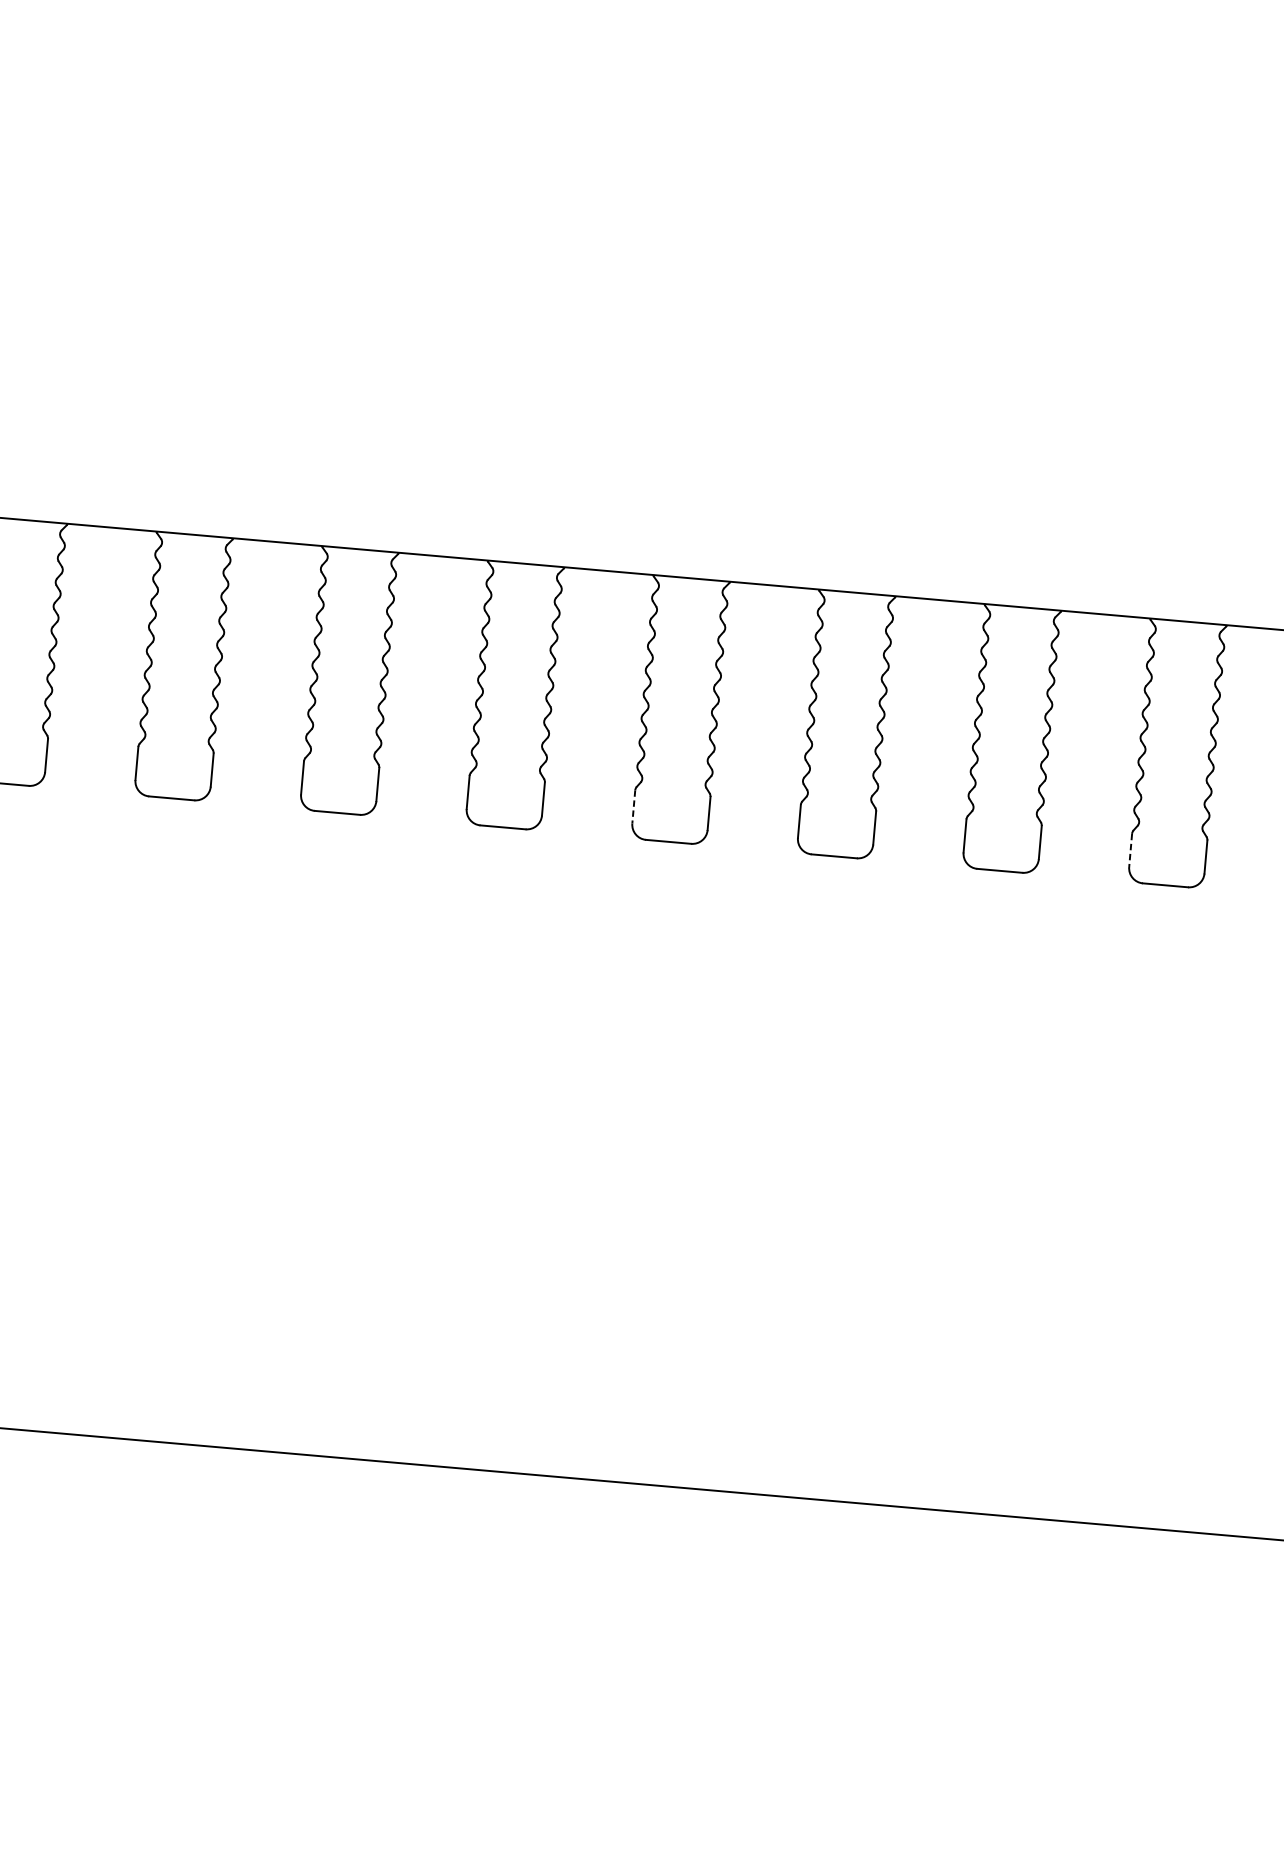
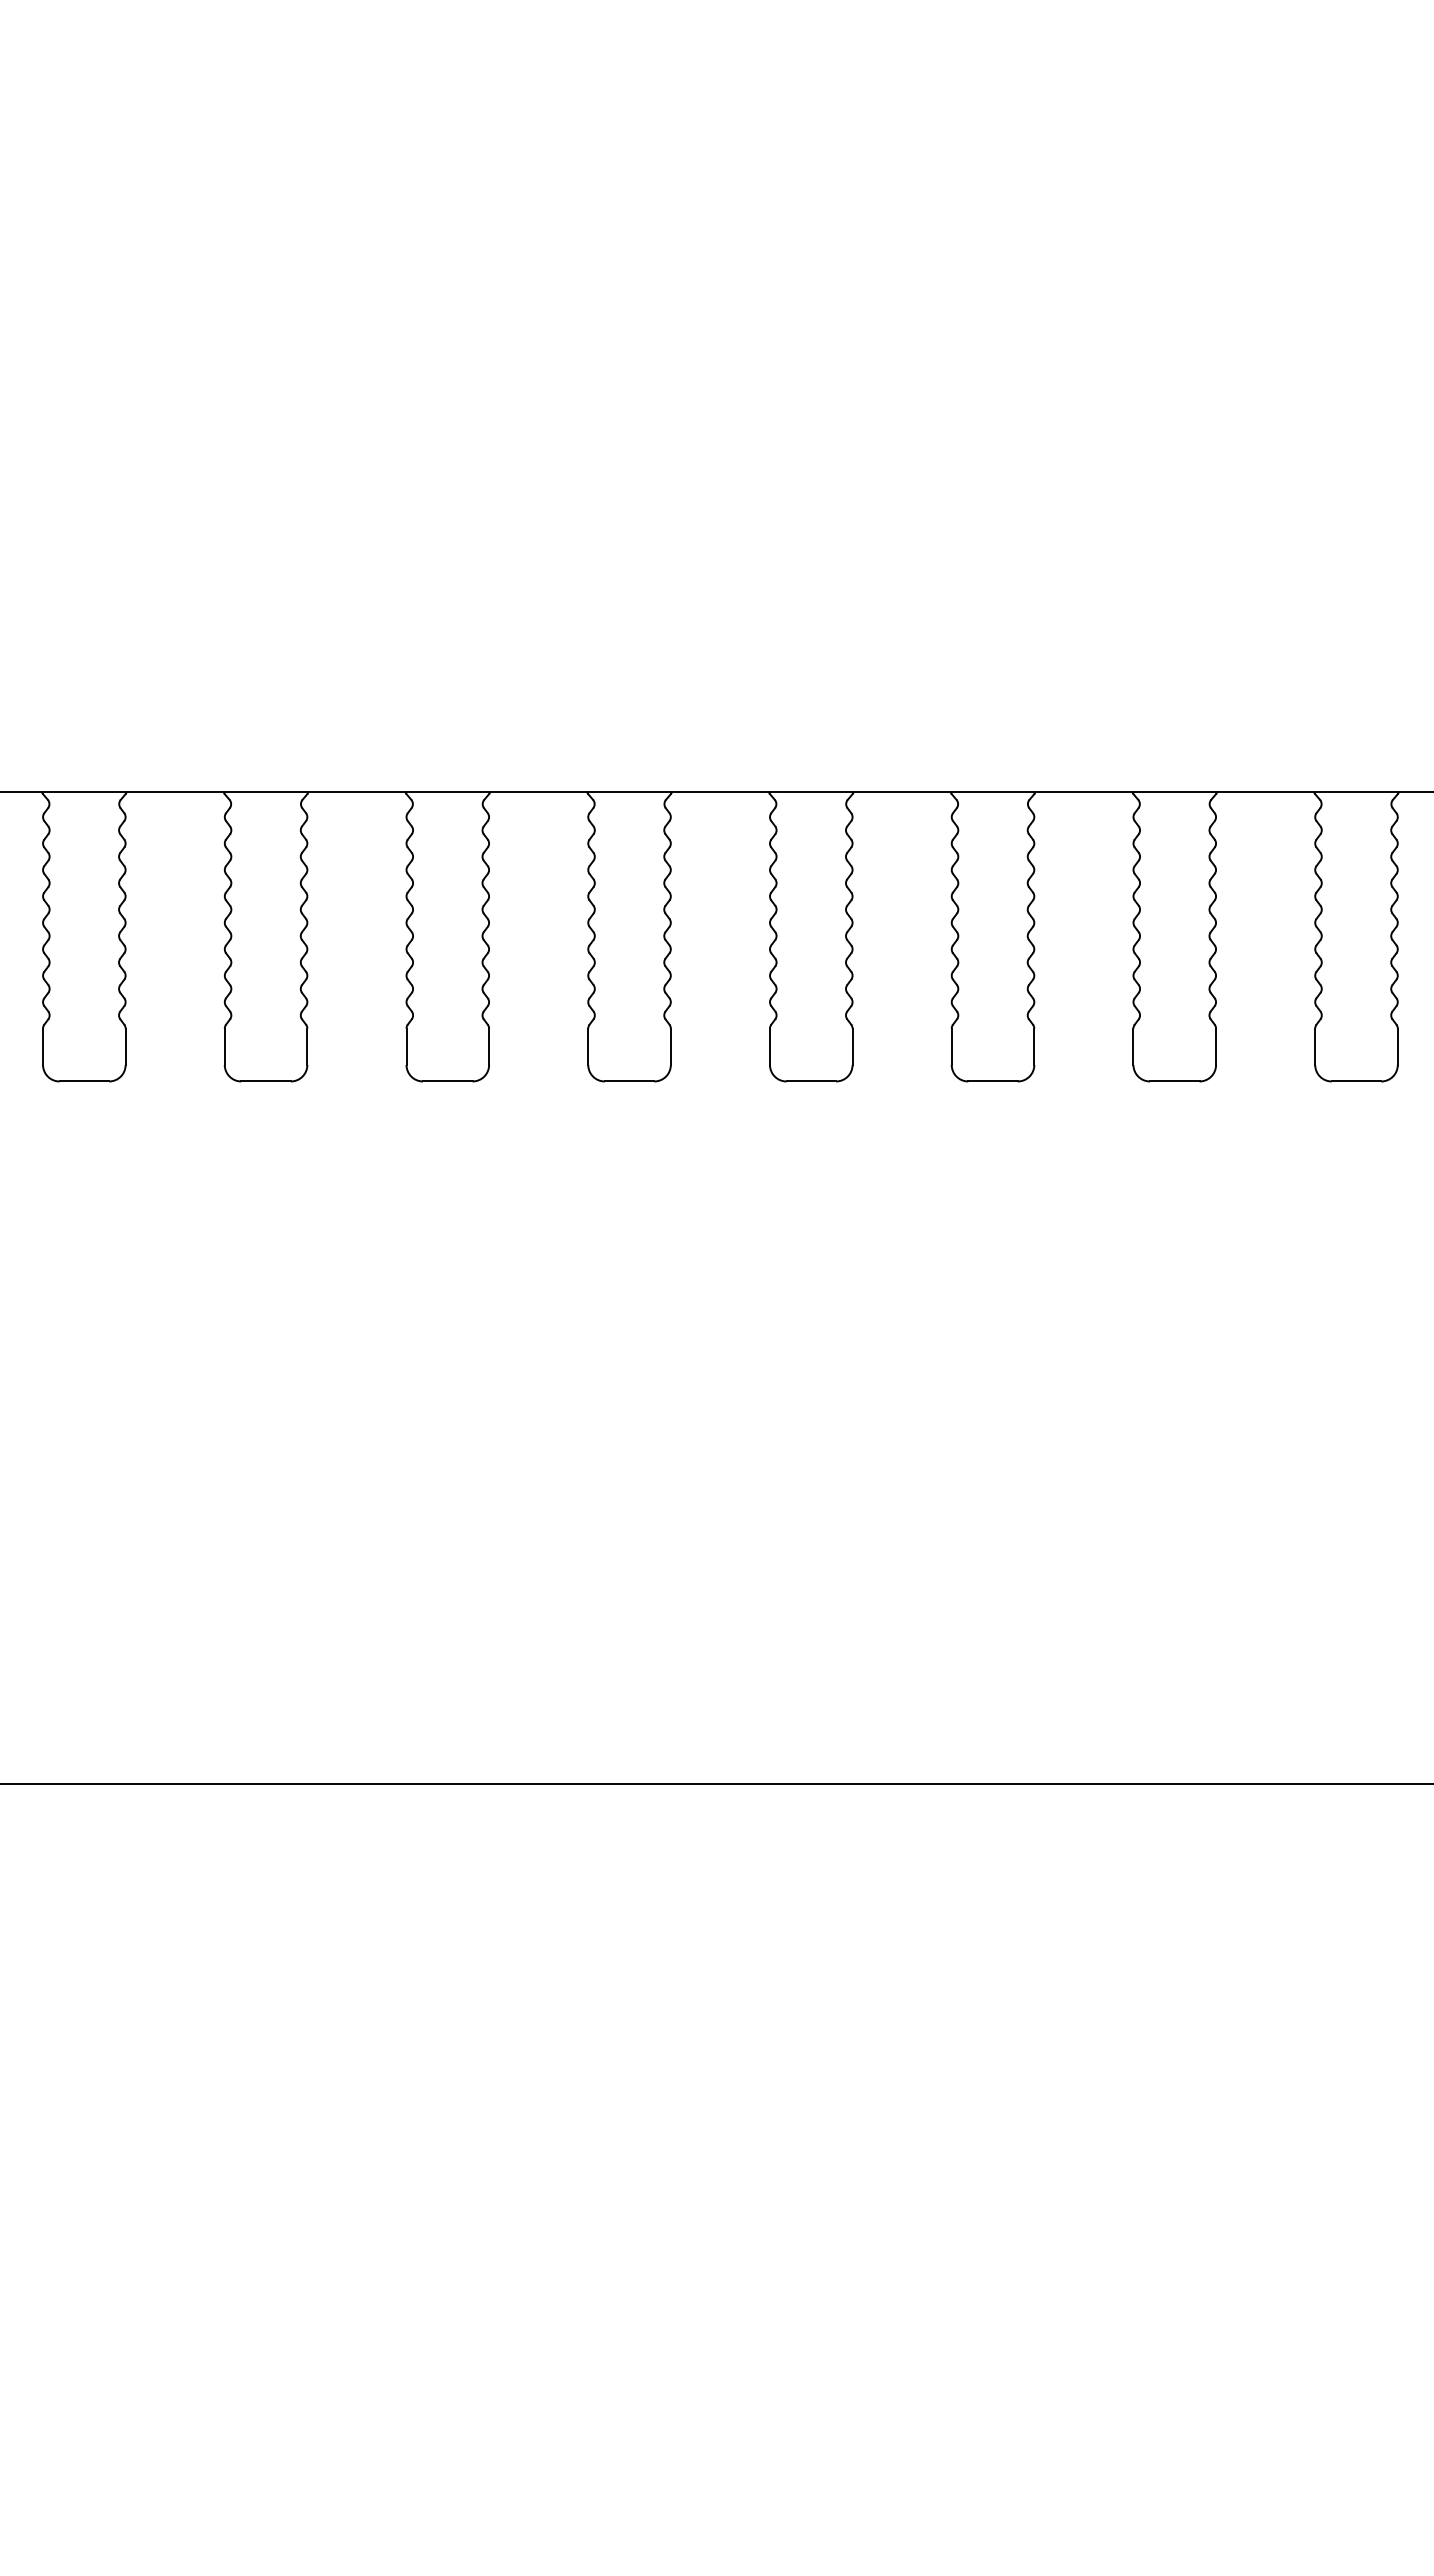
line: (633, 807) -> (769, 1047), dashed -> solid
line: (1130, 851) -> (1315, 1047), dashed -> solid

